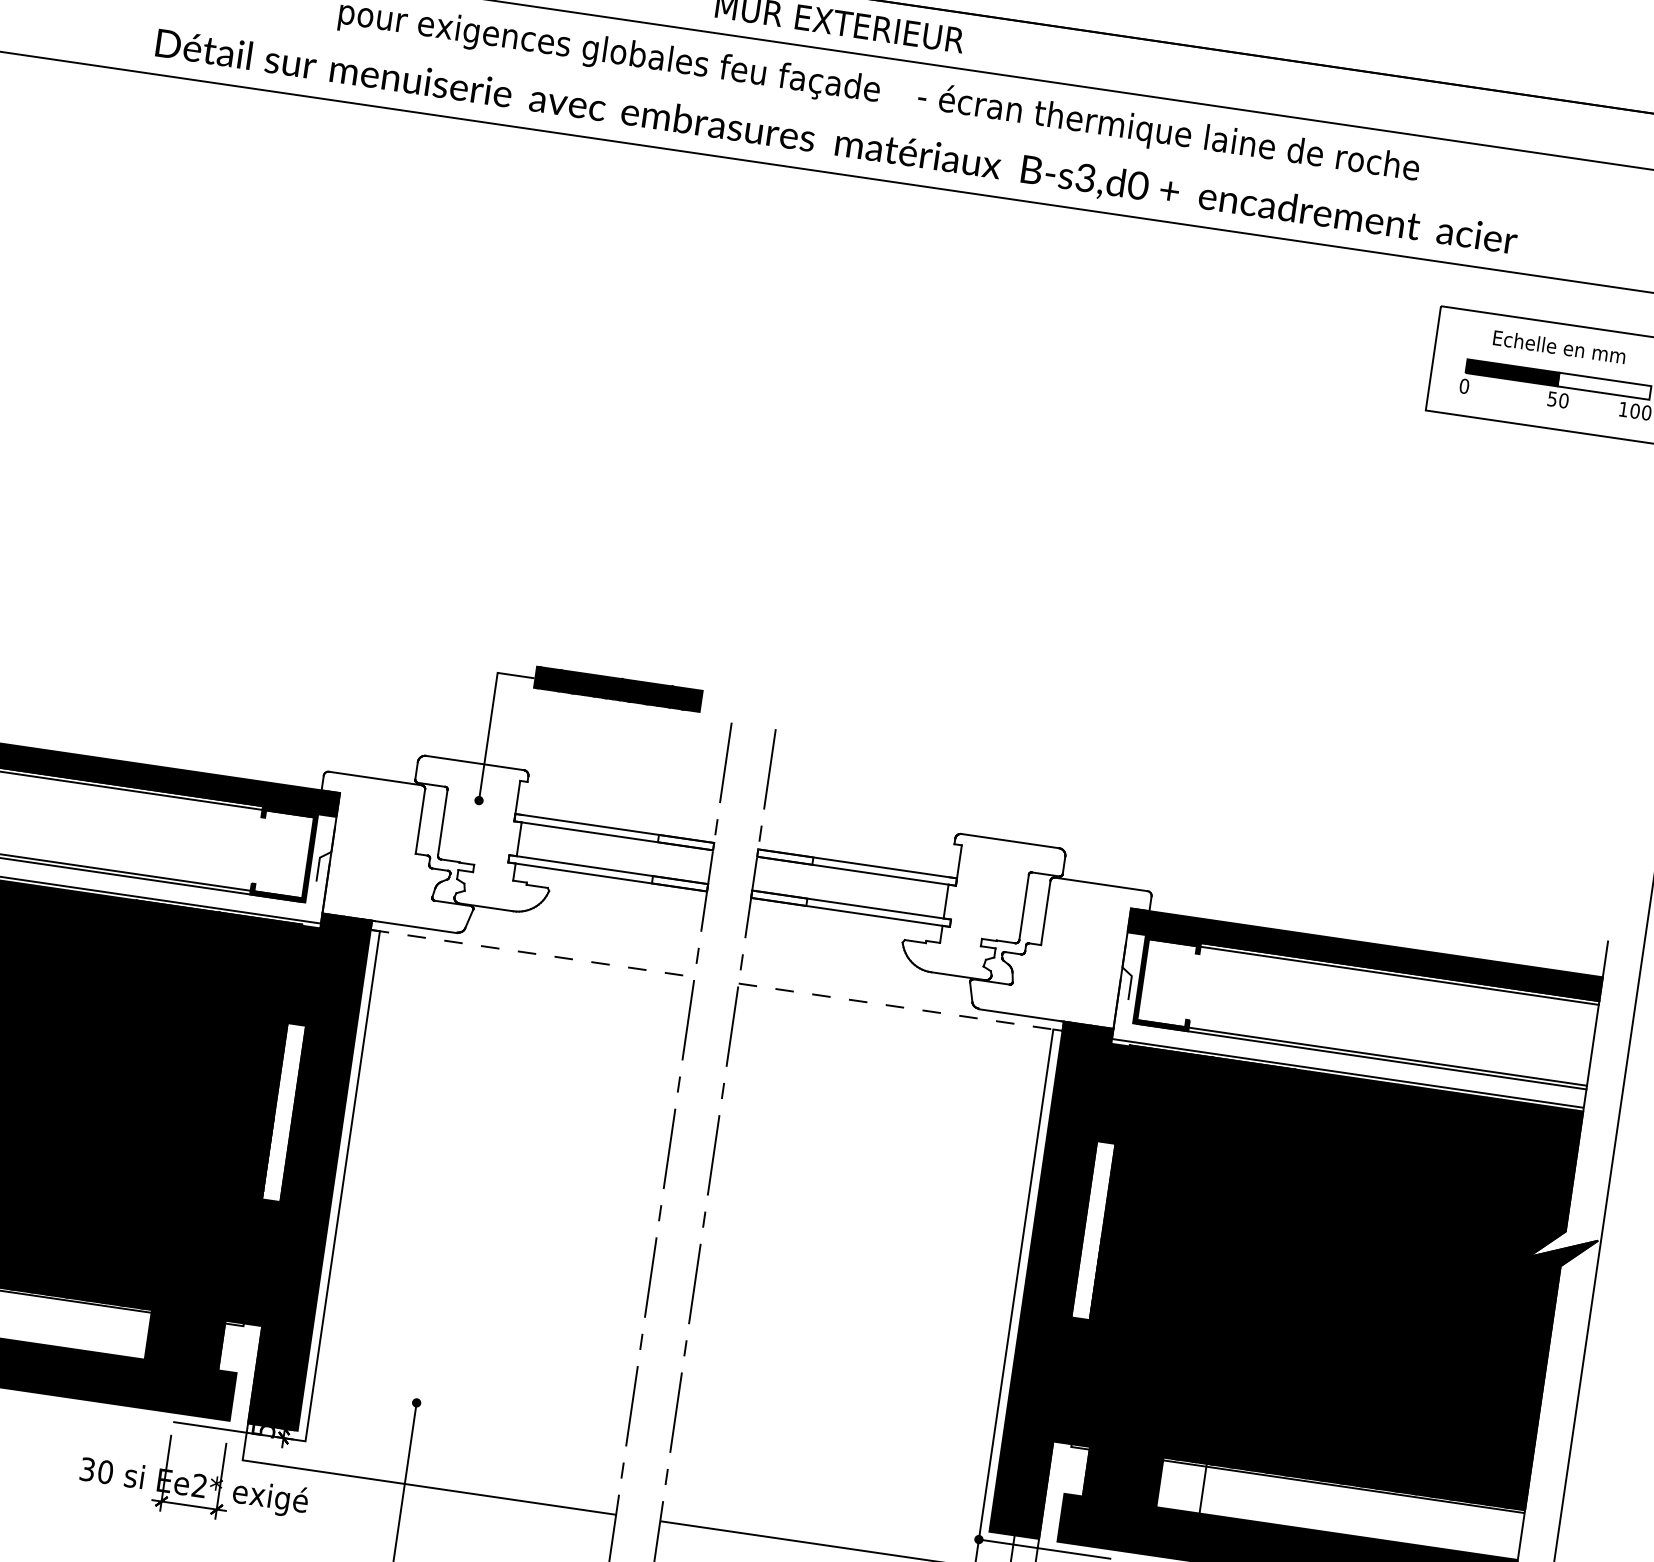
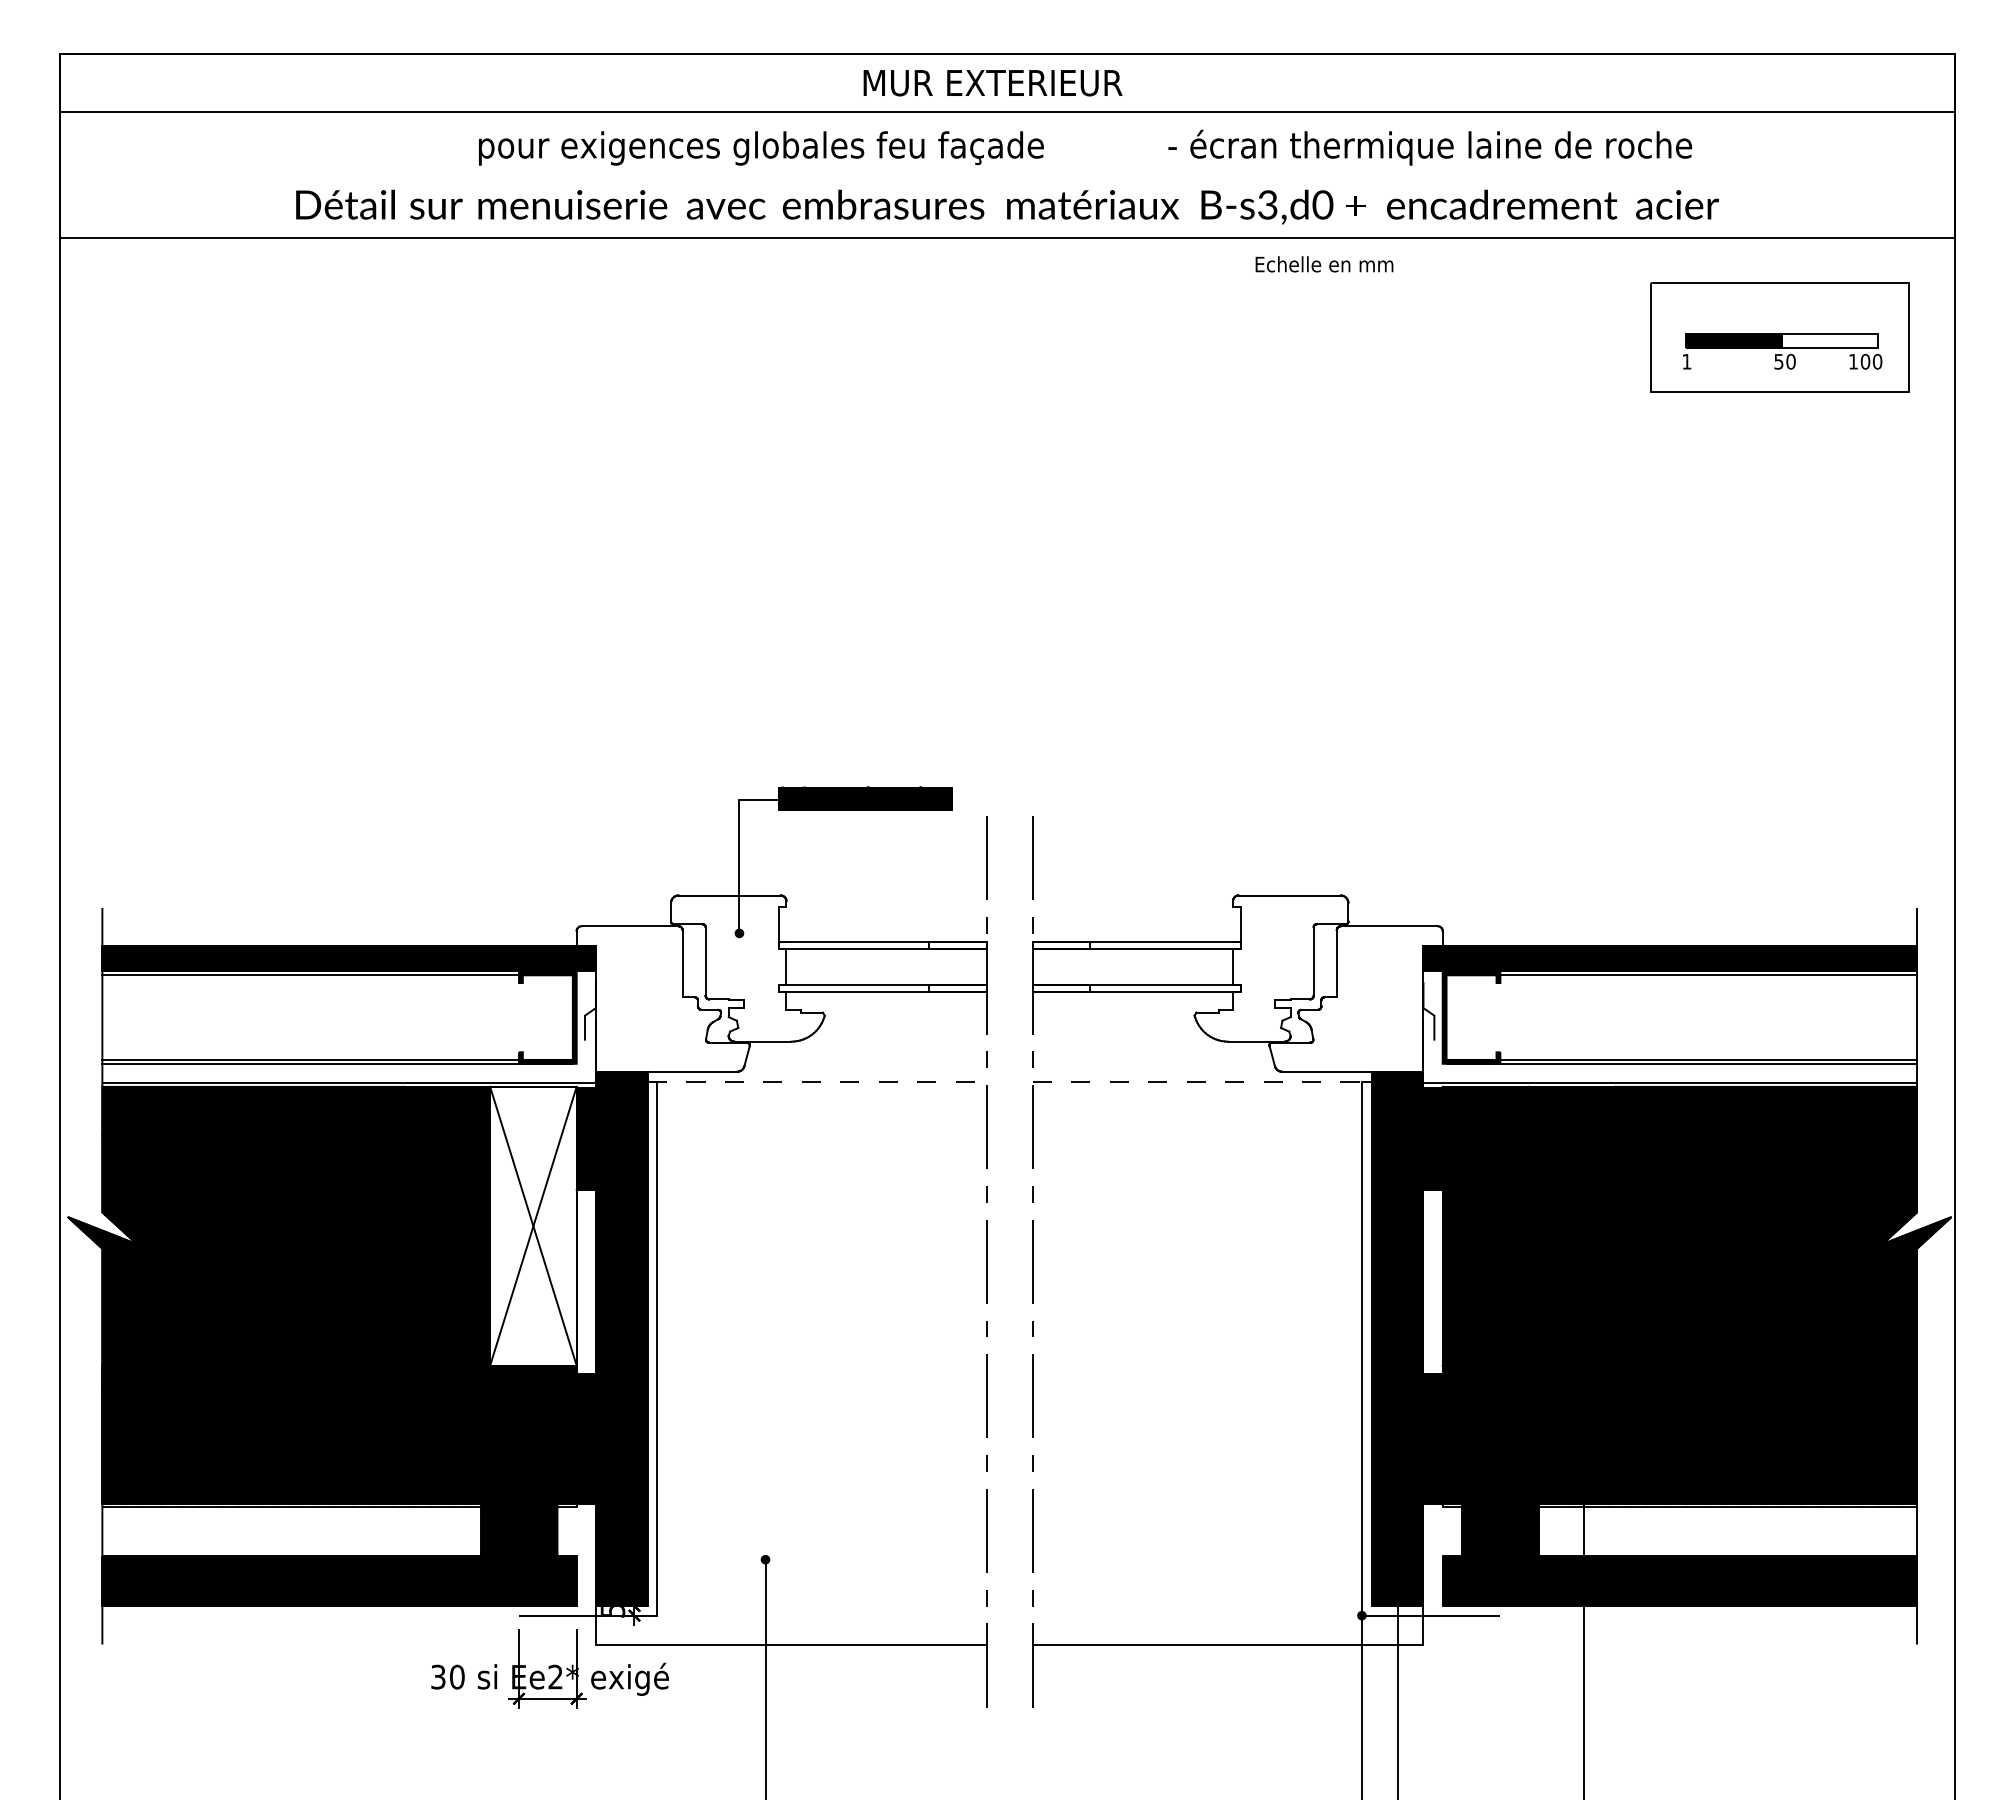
text: (1168, 134) -> (1430, 147), moved
text: (1559, 347) -> (1324, 264), moved
text: (1464, 385) -> (1686, 361), 0 -> 1
fill: (241, 1051) -> (533, 1225), removed

